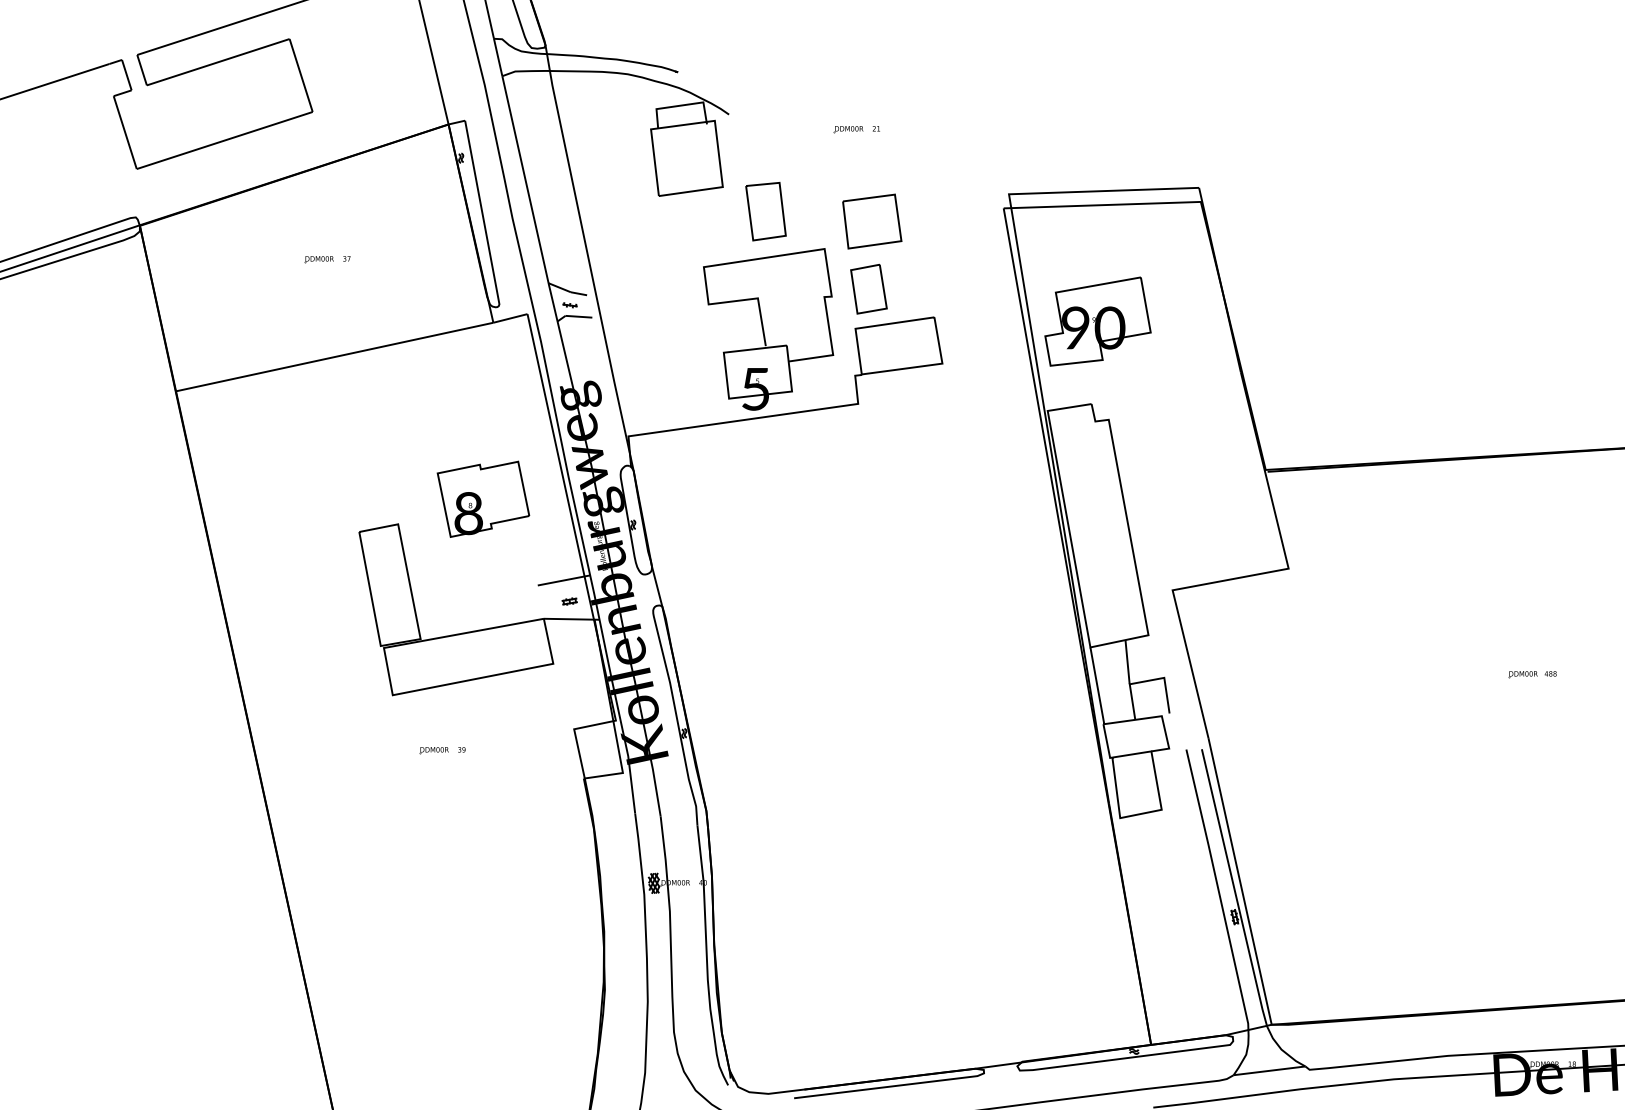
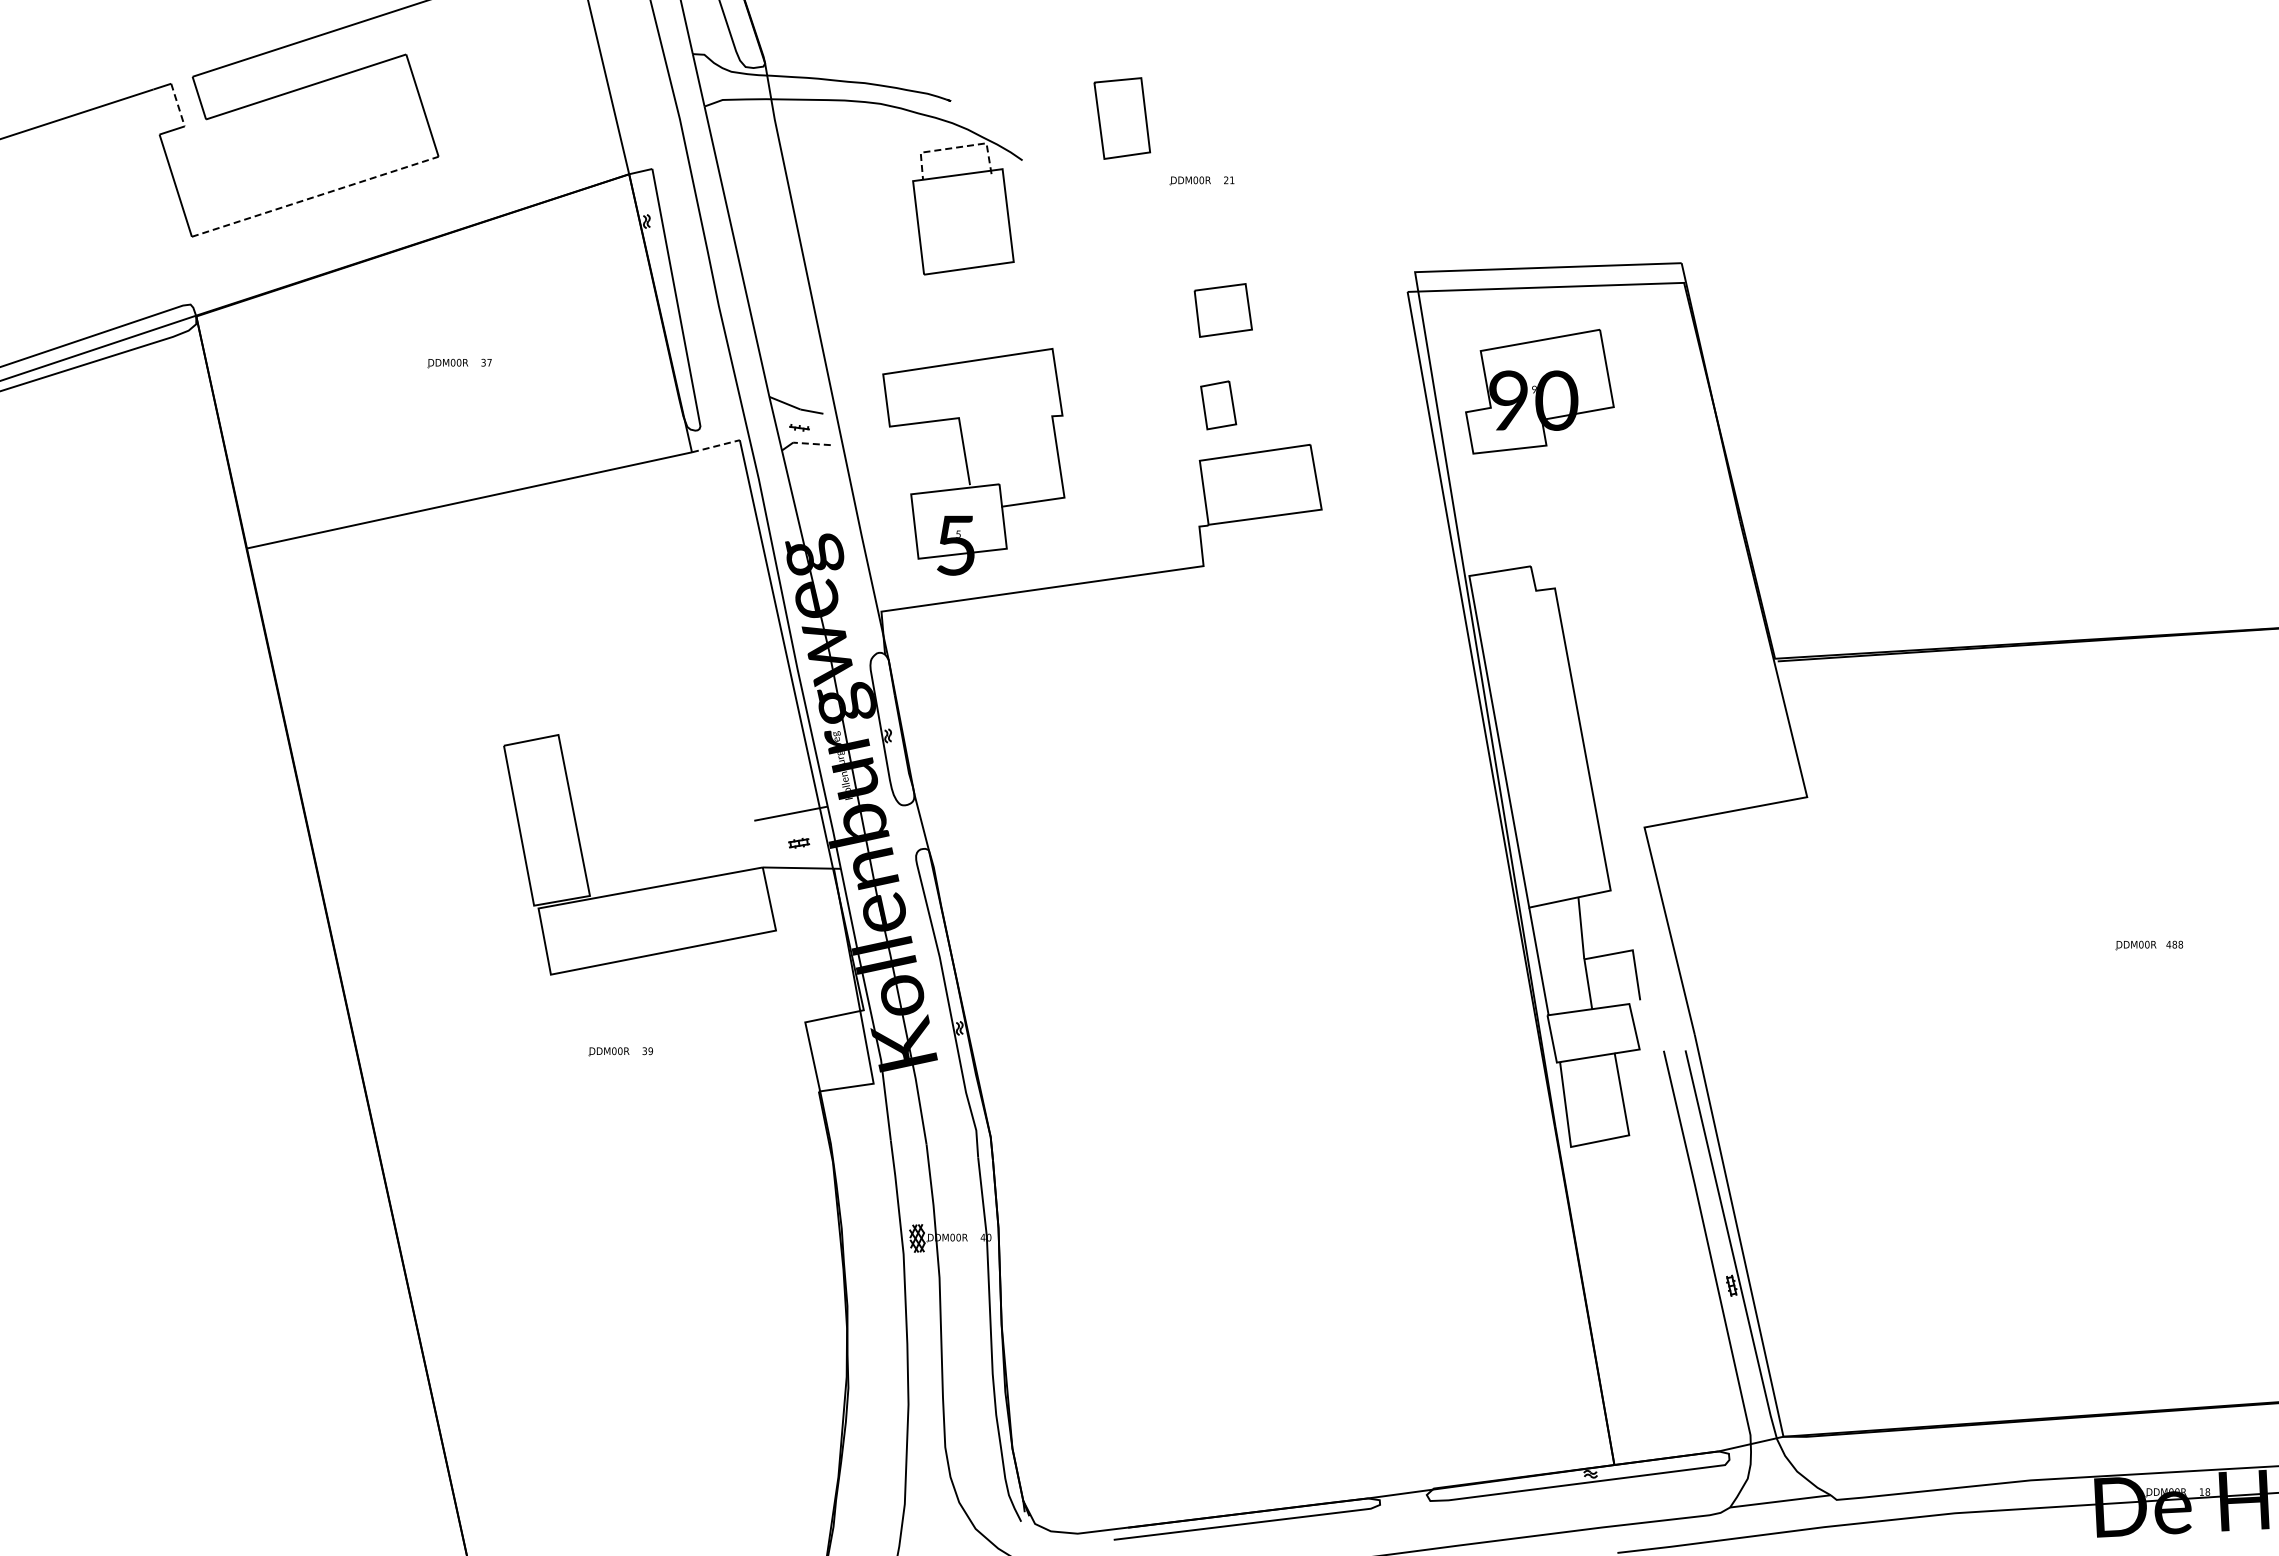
line: (127, 75) -> (178, 105), solid -> dashed
line: (682, 105) -> (956, 147), solid -> dashed
line: (224, 140) -> (315, 196), solid -> dashed
part: (766, 211) -> (1122, 118), moved
part: (872, 221) -> (1223, 310), size x0.7
part: (868, 289) -> (1218, 405), size x0.7
line: (578, 316) -> (811, 443), solid -> dashed
line: (510, 318) -> (715, 446), solid -> dashed
part: (1097, 321) -> (1539, 391), moved
part: (768, 329) -> (973, 461), moved
part: (483, 499) -> (678, 699), removed

